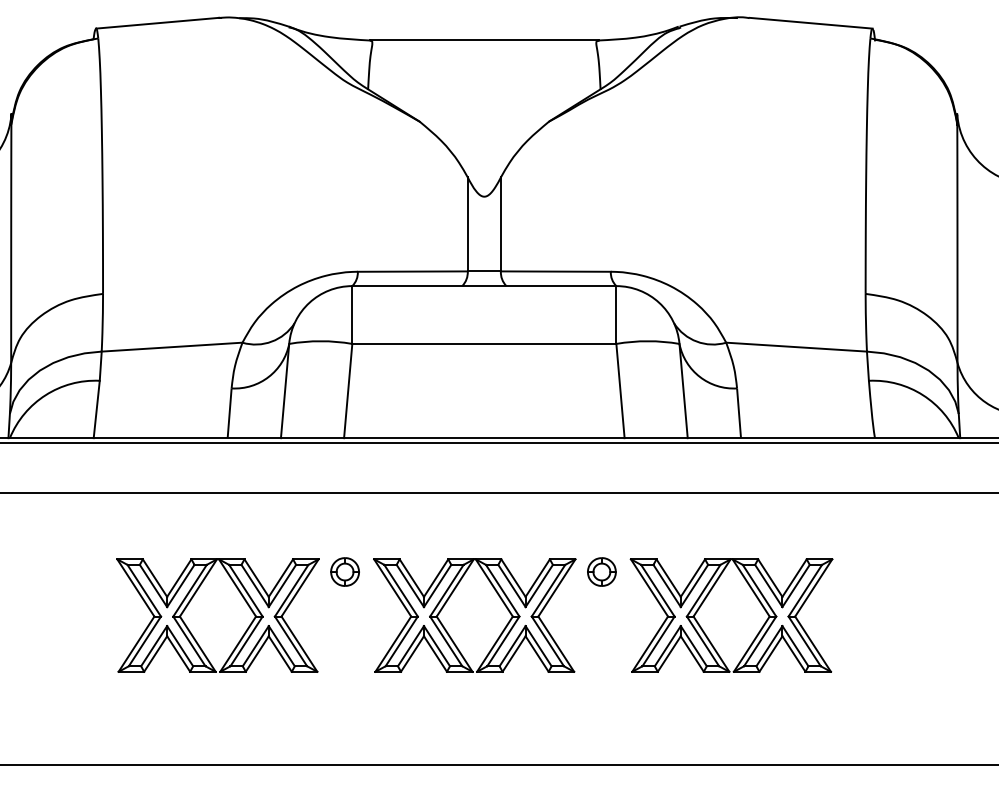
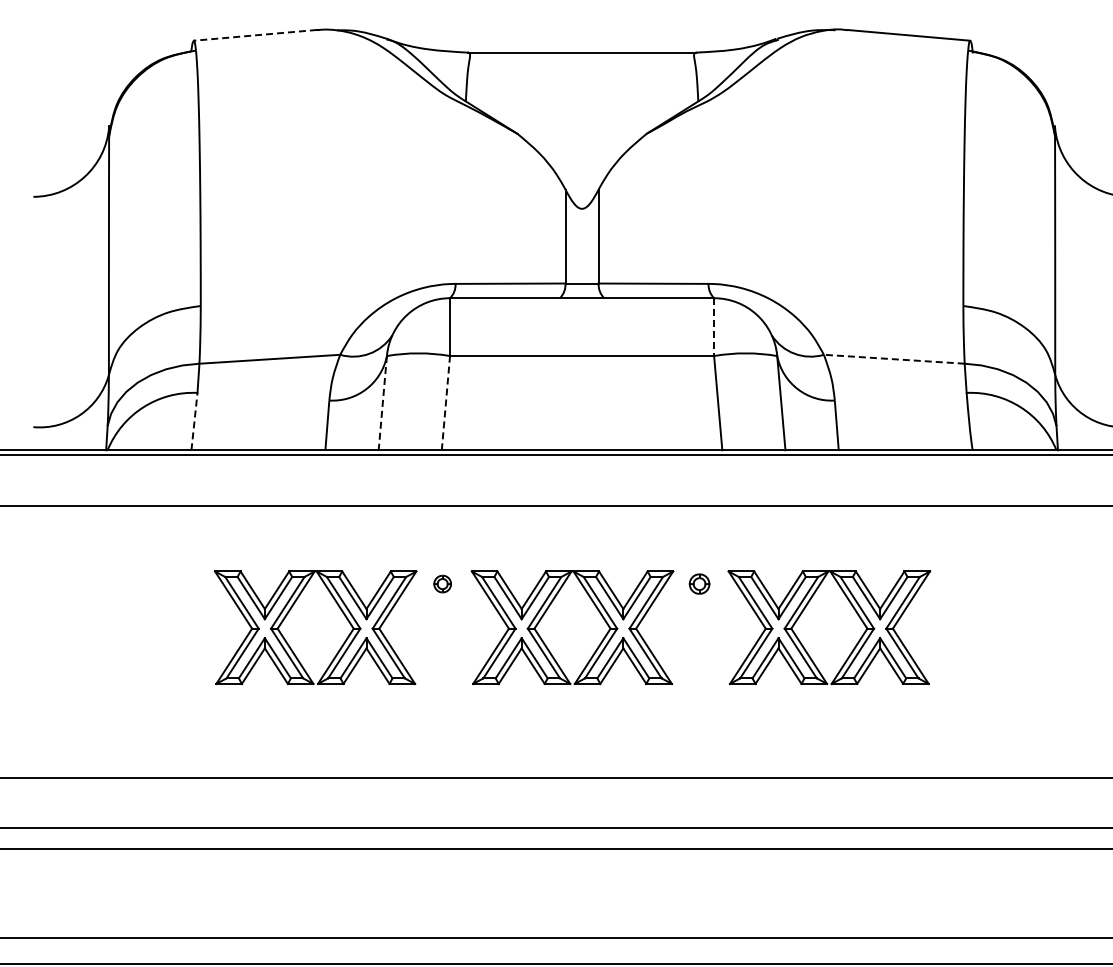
line: (157, 23) -> (255, 35), solid -> dashed
line: (616, 315) -> (714, 327), solid -> dashed
line: (796, 347) -> (894, 359), solid -> dashed
line: (347, 390) -> (445, 402), solid -> dashed
line: (284, 391) -> (382, 403), solid -> dashed
line: (96, 409) -> (194, 421), solid -> dashed
part: (344, 571) -> (442, 583), size x0.6
part: (601, 571) -> (699, 583), size x0.7

